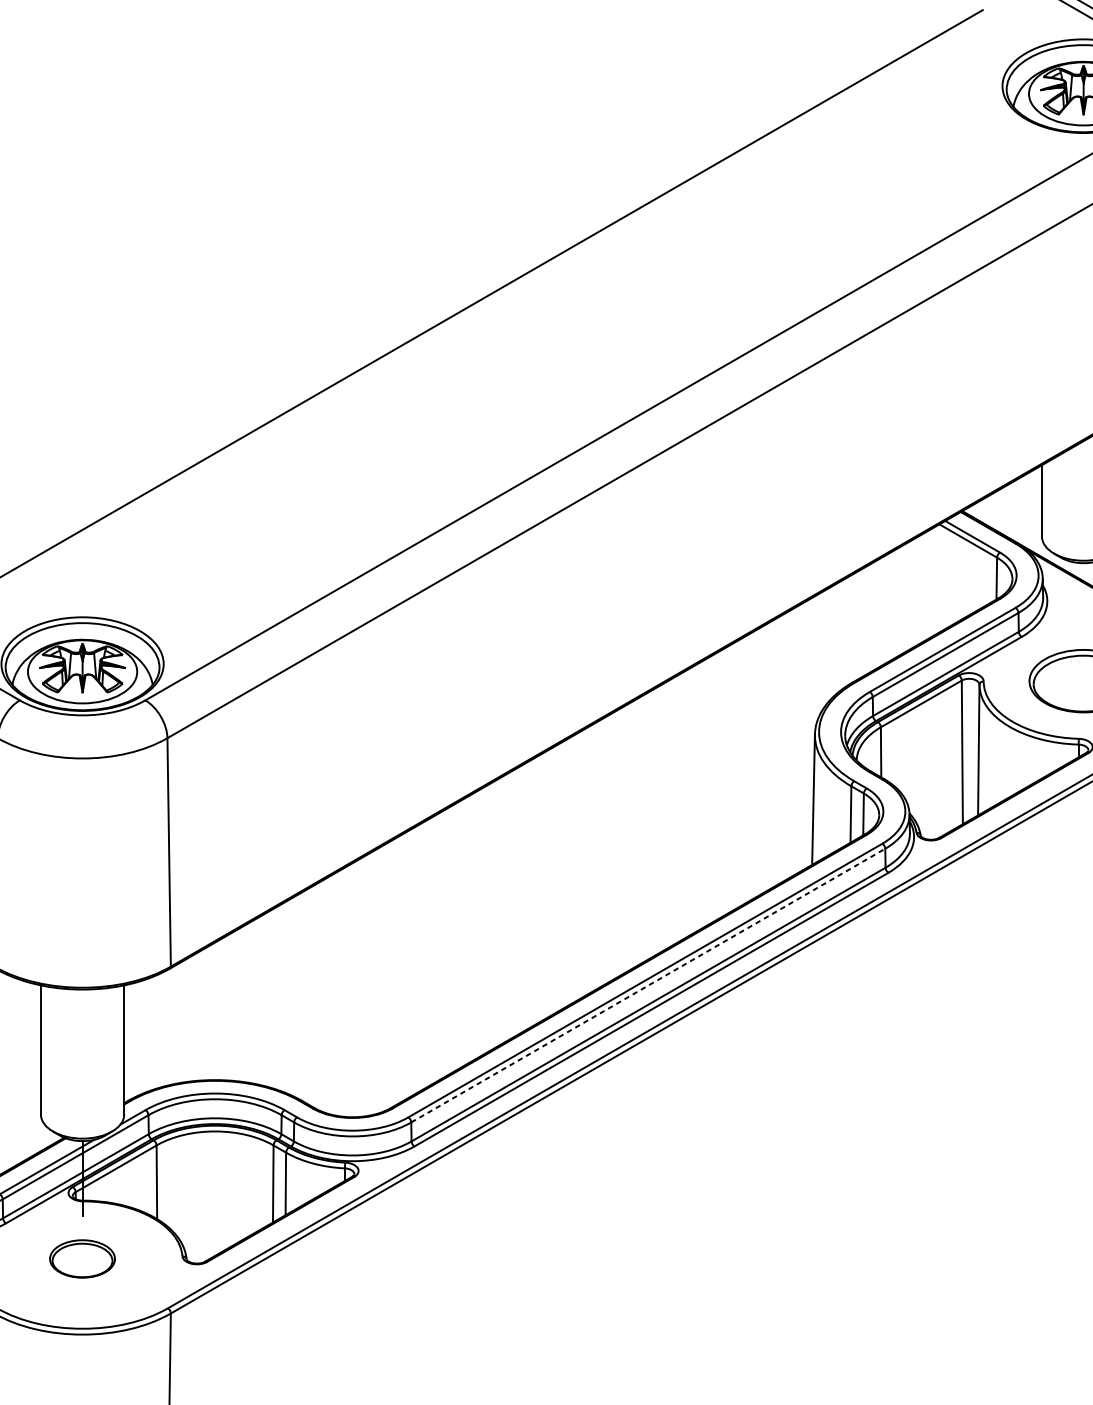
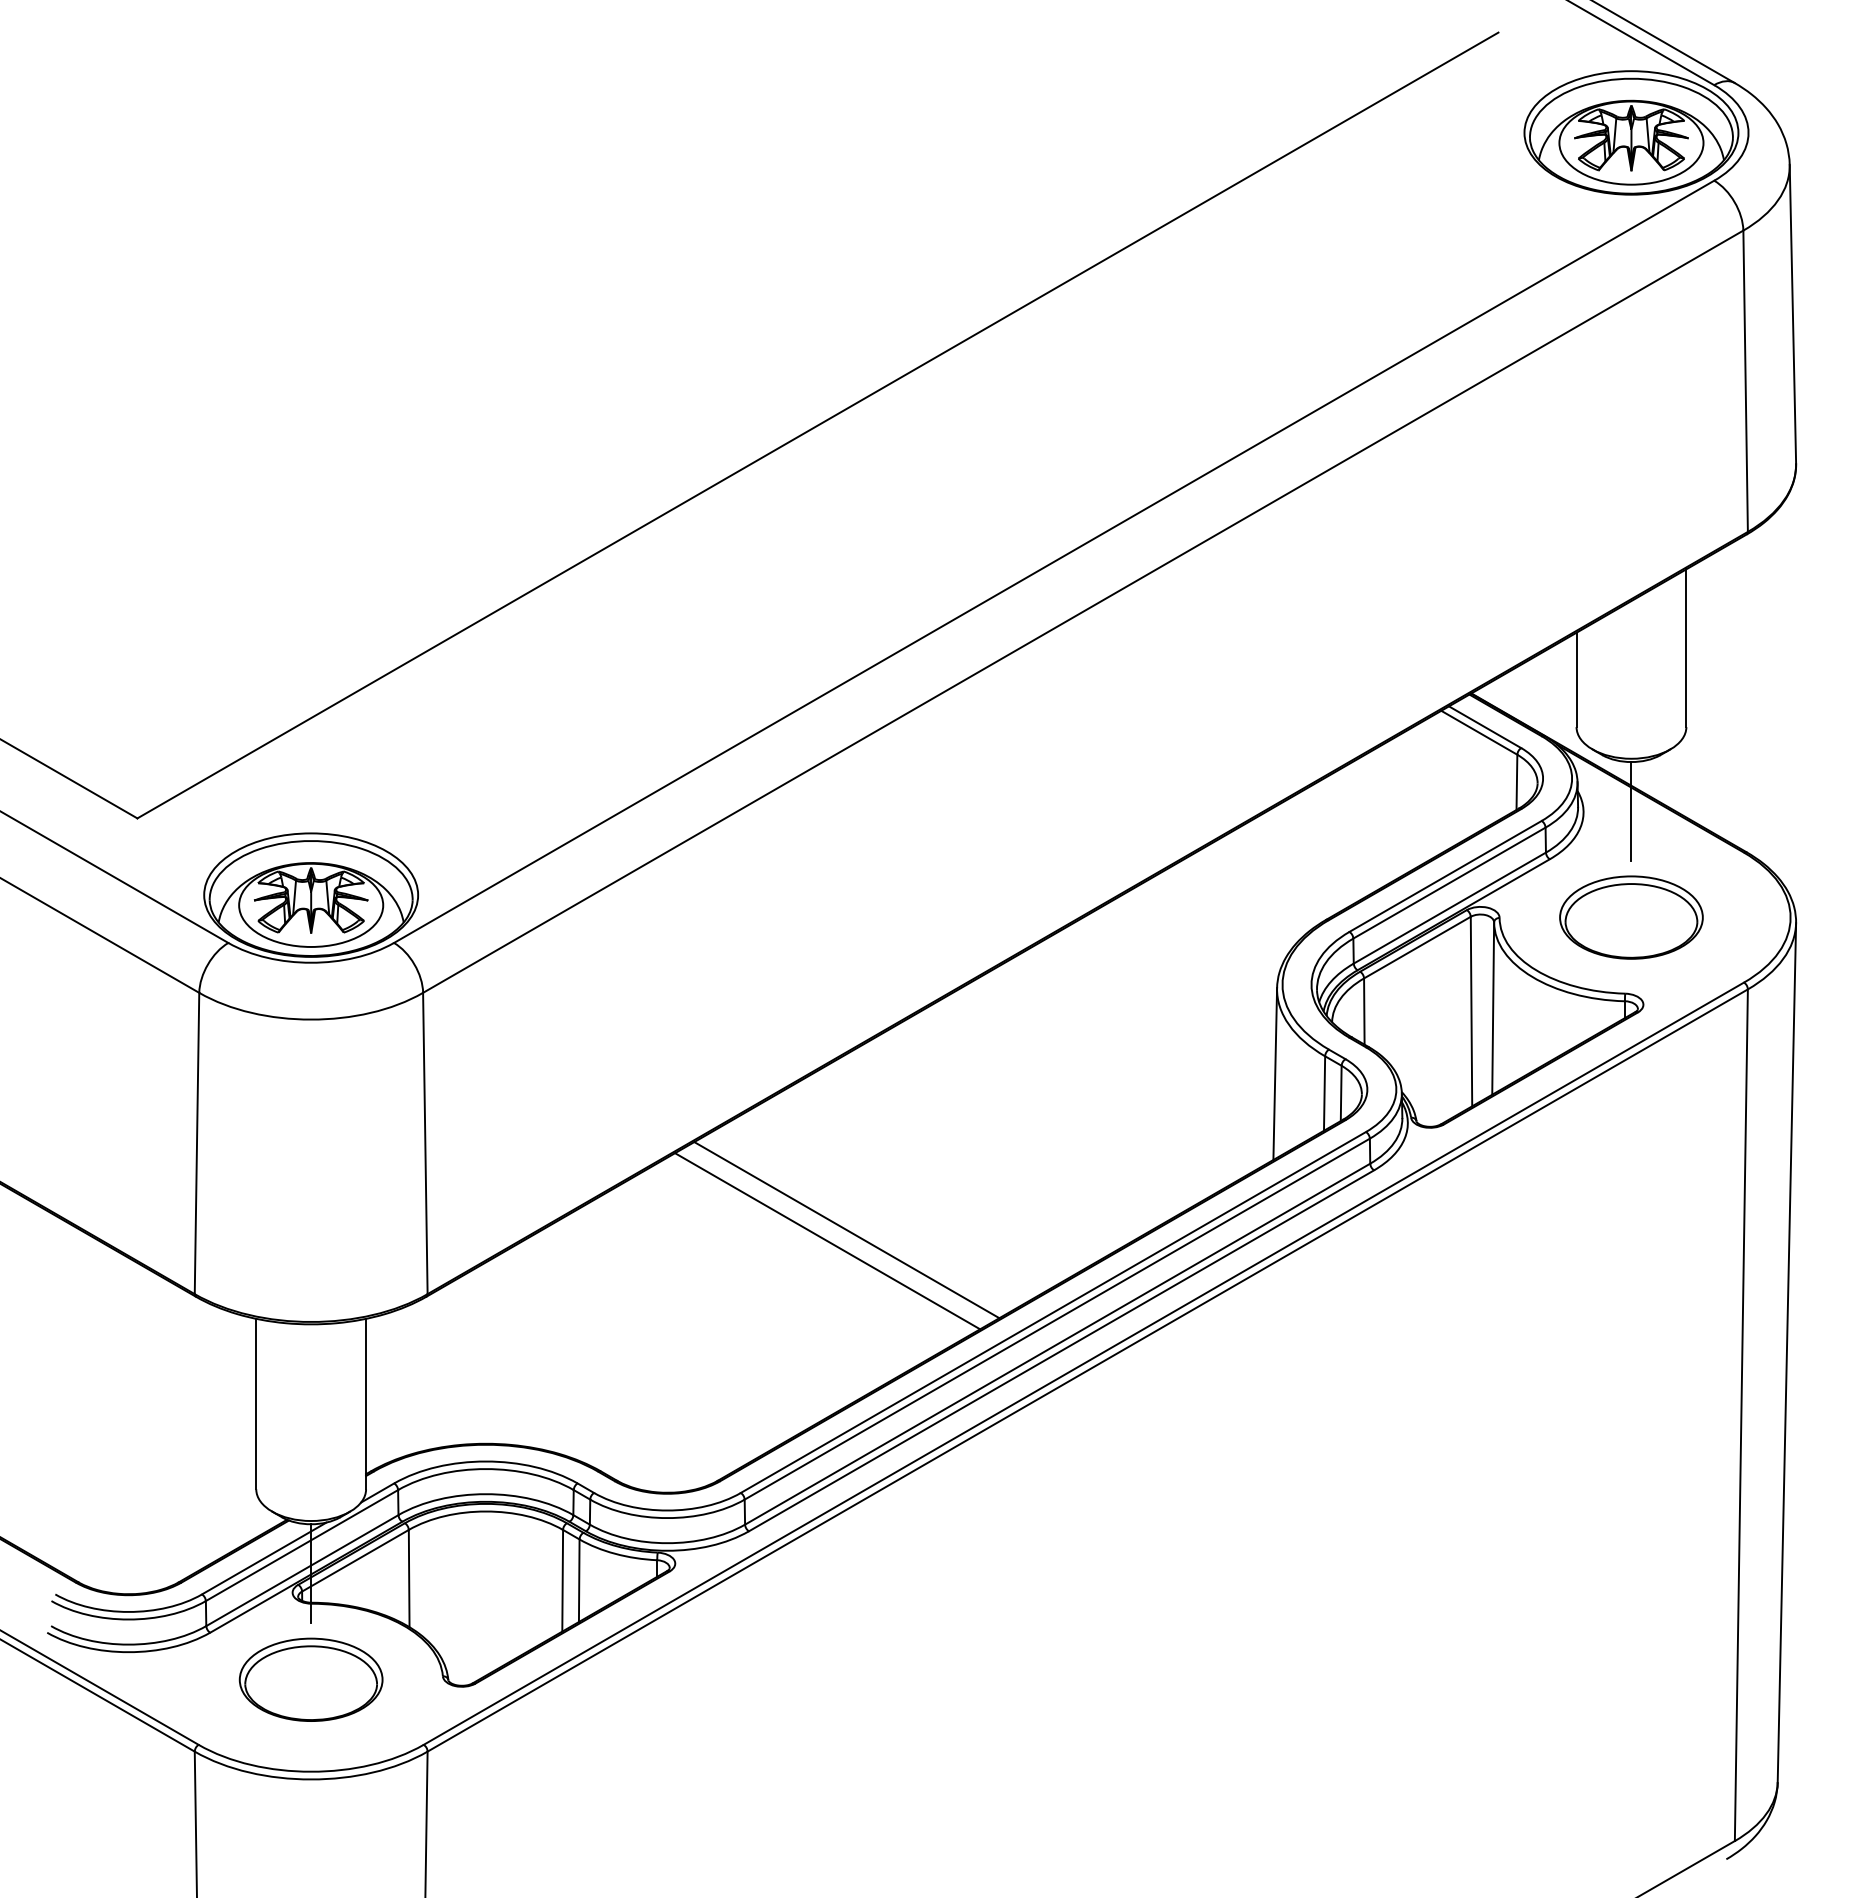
line: (1083, 600) -> (1631, 811), added
line: (488, 918) -> (846, 1230), added
line: (474, 926) -> (827, 1241), added
line: (648, 985) -> (1057, 1319), dashed -> solid
part: (82, 1258) -> (310, 1679), size x1.67

